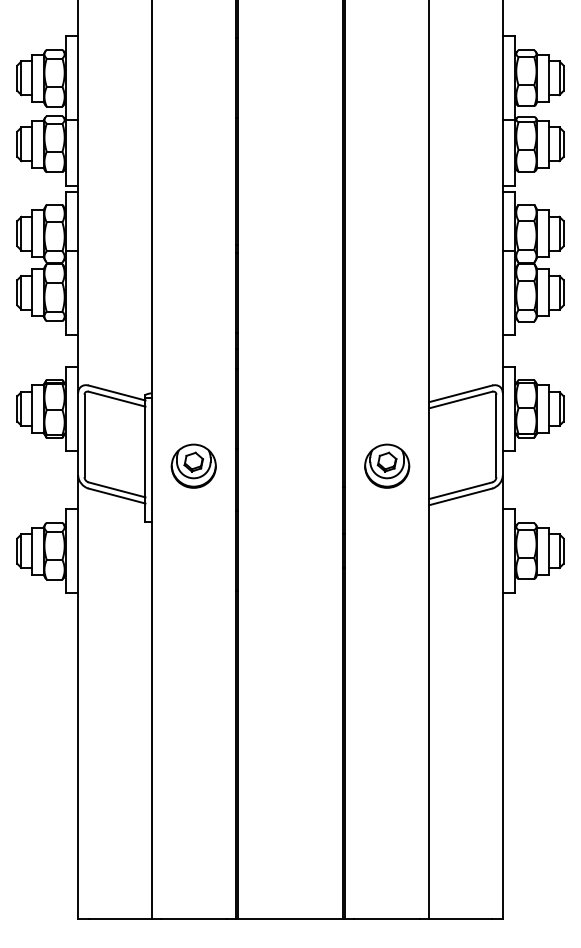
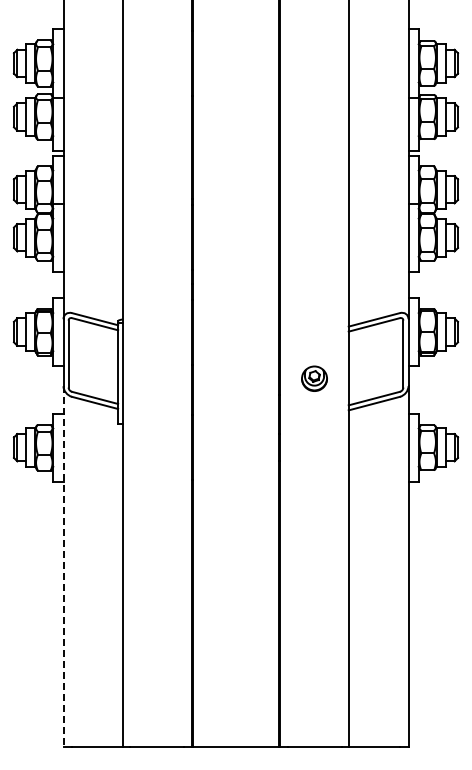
part: (193, 466) -> (157, 378), removed
part: (387, 466) -> (314, 378), size x0.7
line: (78, 698) -> (63, 567), solid -> dashed

